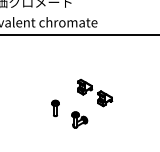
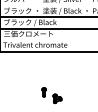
part: (94, 92) -> (65, 83), removed

